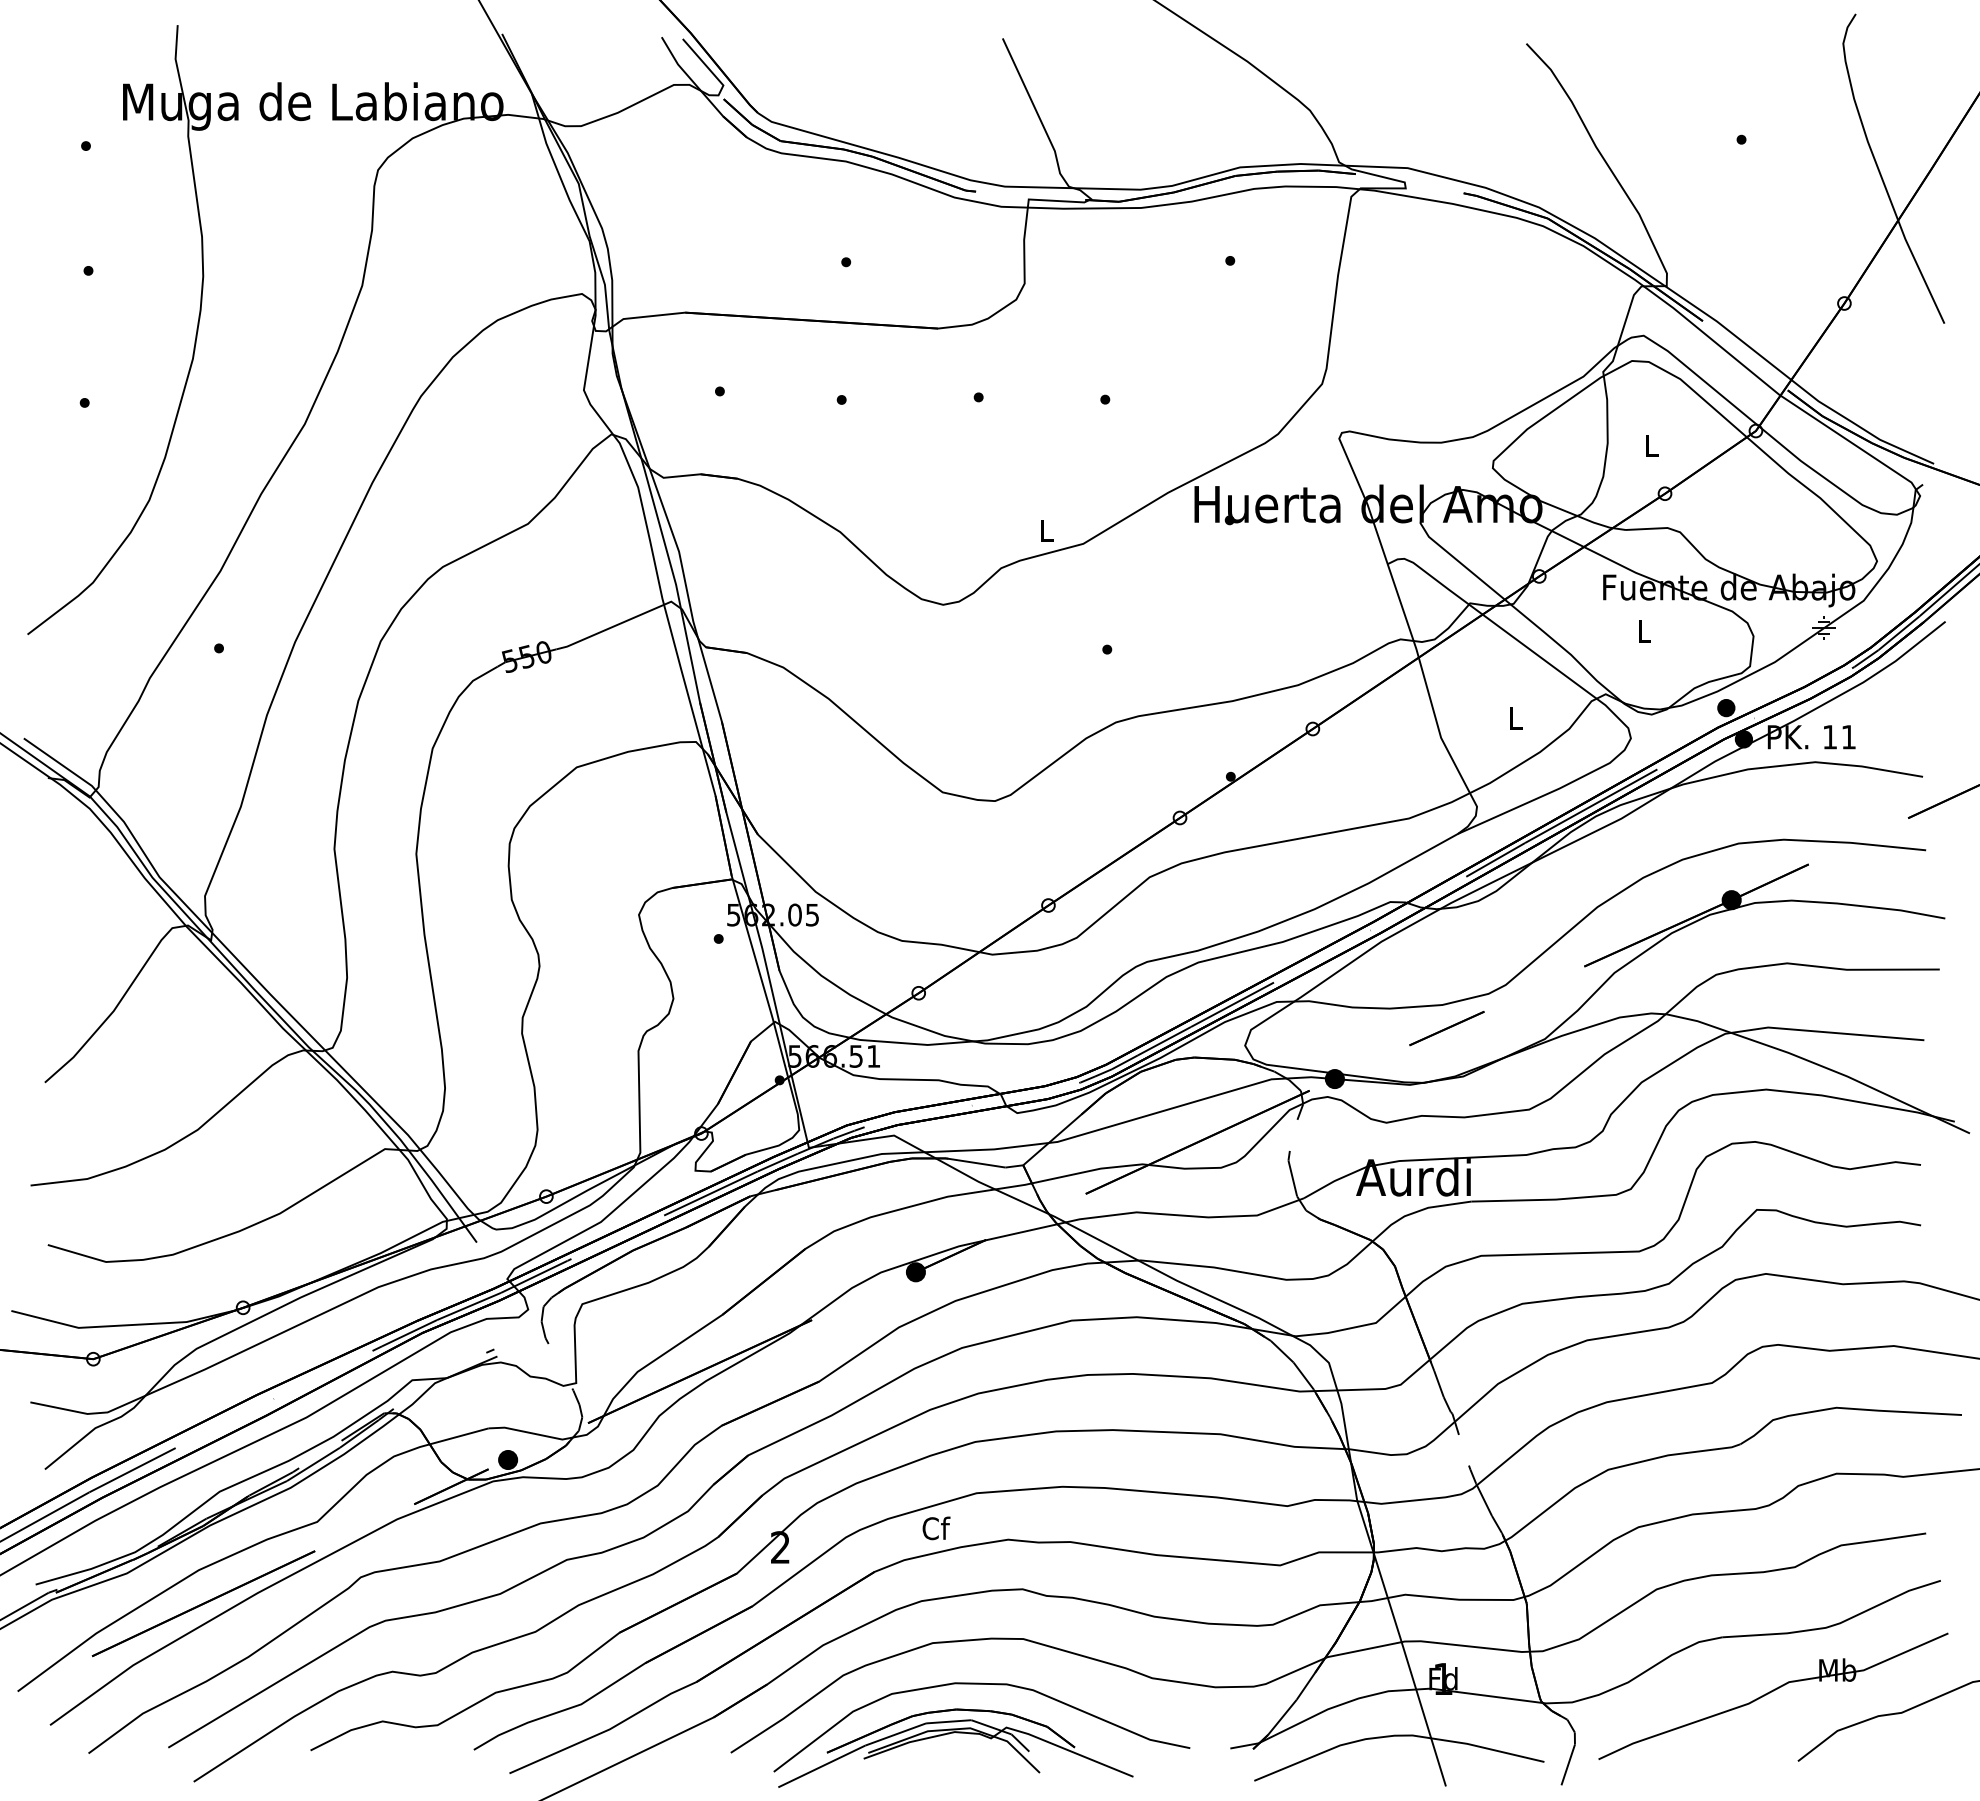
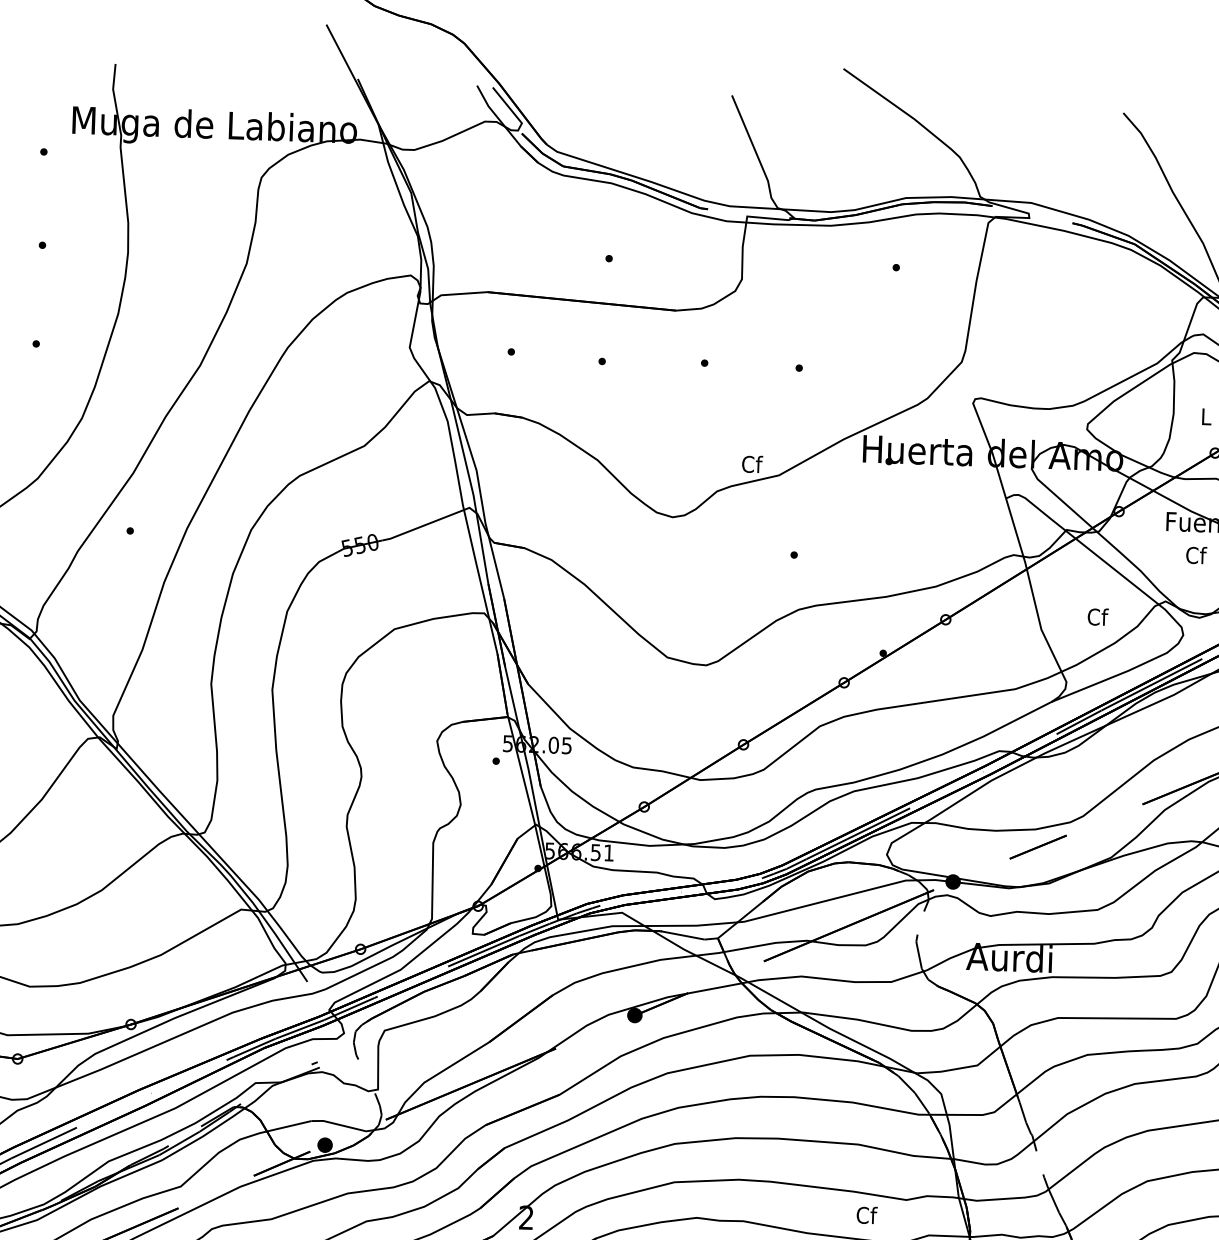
text: (1047, 530) -> (752, 464), L -> Cf
text: (1644, 631) -> (1196, 555), L -> Cf
text: (1516, 717) -> (1098, 616), L -> Cf
text: (936, 1528) -> (867, 1215), moved

